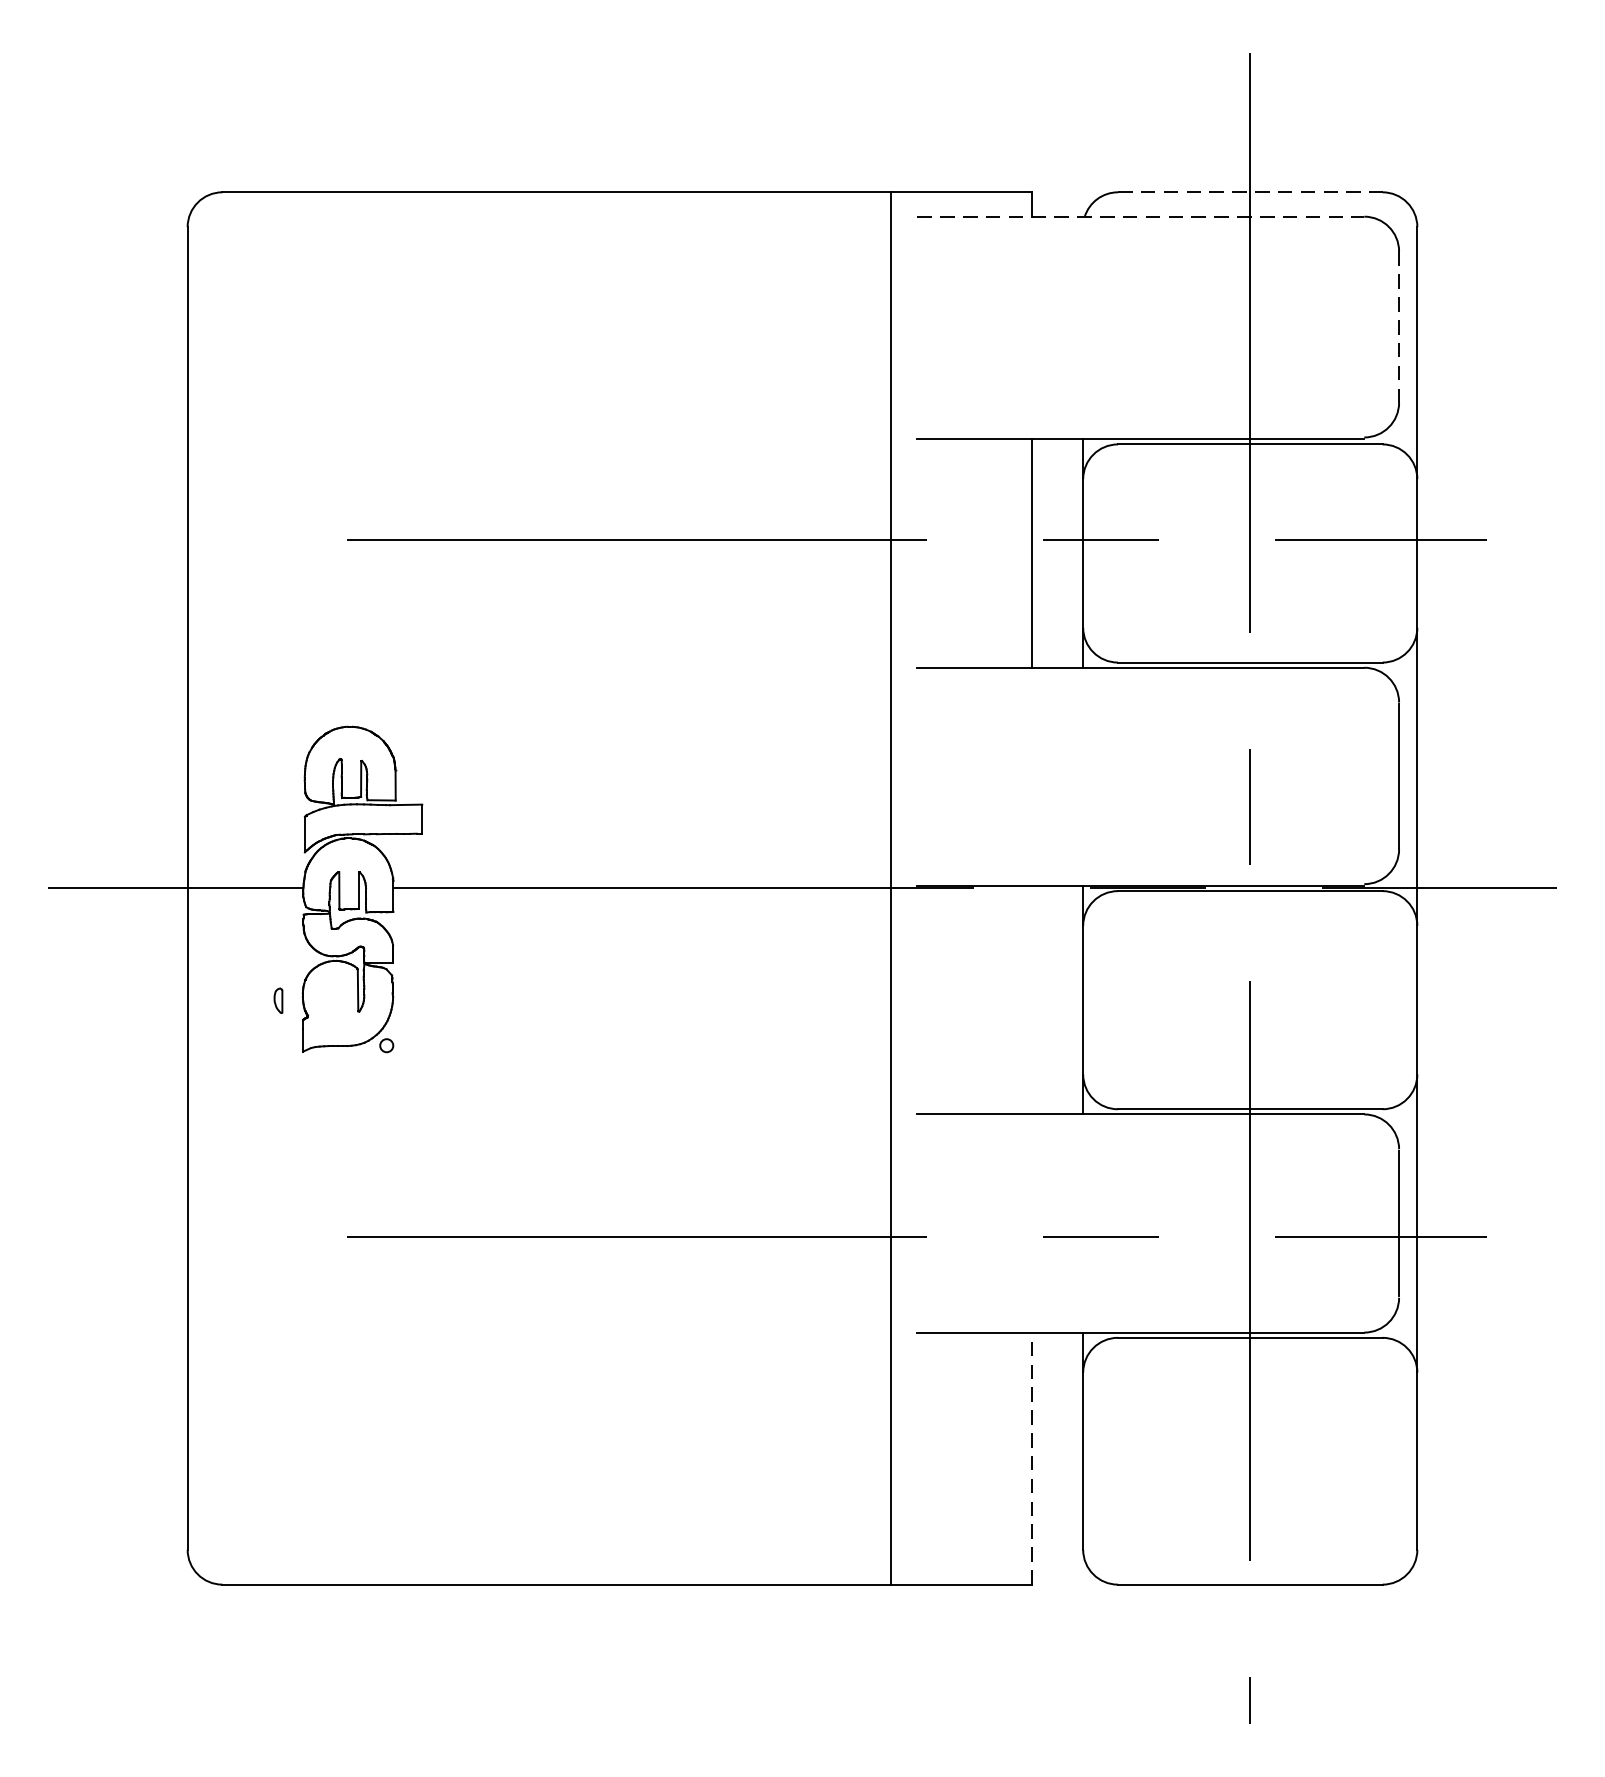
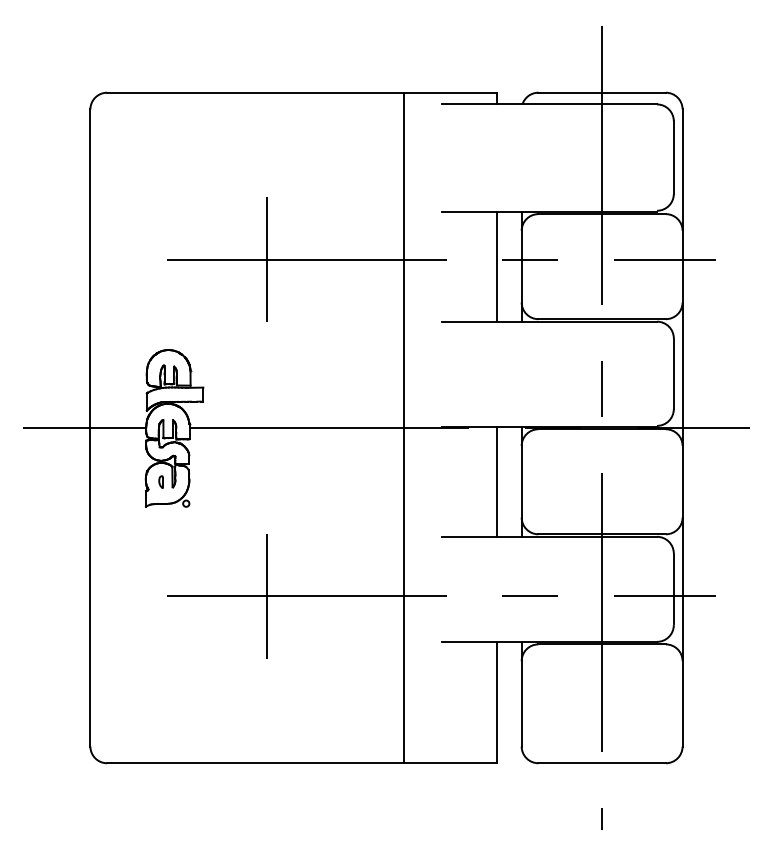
line: (1251, 191) -> (602, 92), dashed -> solid
line: (1140, 216) -> (549, 104), dashed -> solid
line: (1398, 328) -> (673, 158), dashed -> solid
line: (553, 538) -> (266, 259), added
line: (891, 887) -> (404, 427), moved
part: (277, 999) -> (160, 481), moved
line: (1030, 999) -> (496, 481), added
line: (553, 1238) -> (266, 596), added
line: (1030, 1458) -> (496, 702), dashed -> solid

